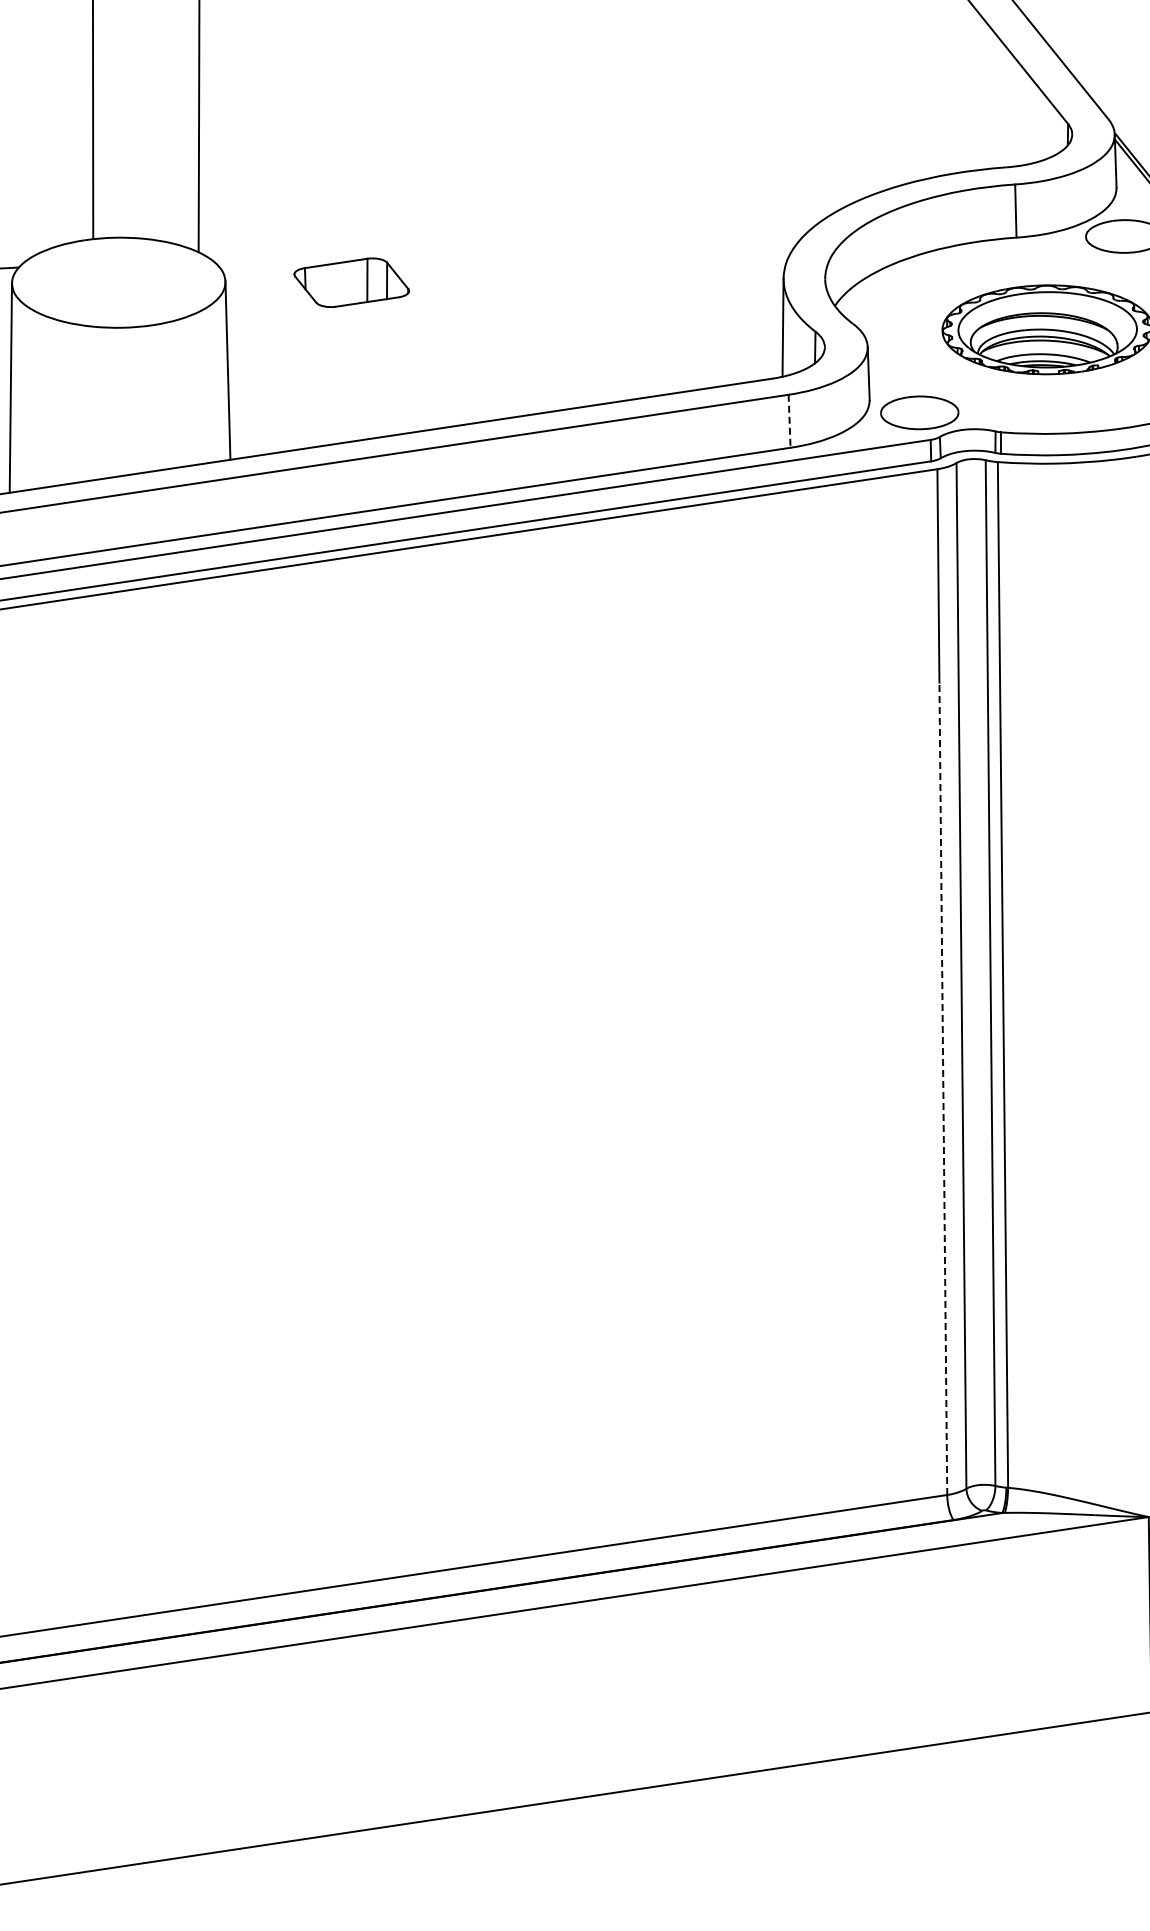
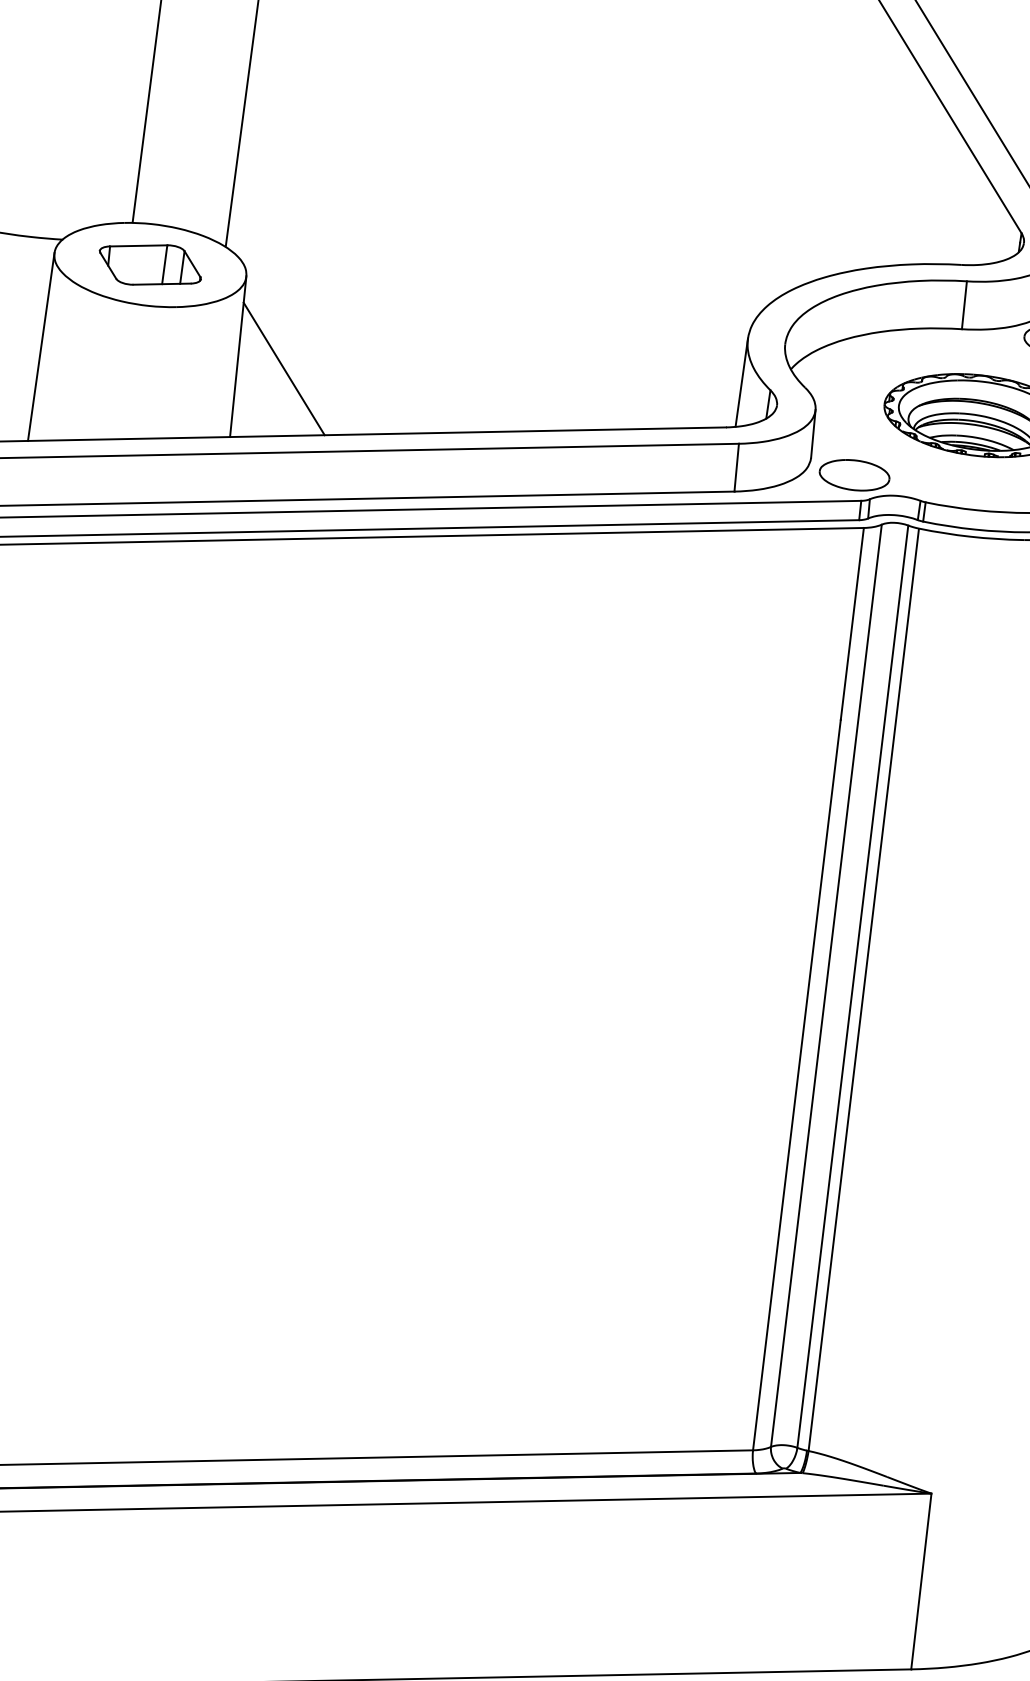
part: (351, 282) -> (150, 264), moved
line: (279, 377) -> (283, 368), added
line: (789, 421) -> (736, 467), dashed -> solid
line: (943, 1088) -> (797, 1084), dashed -> solid

